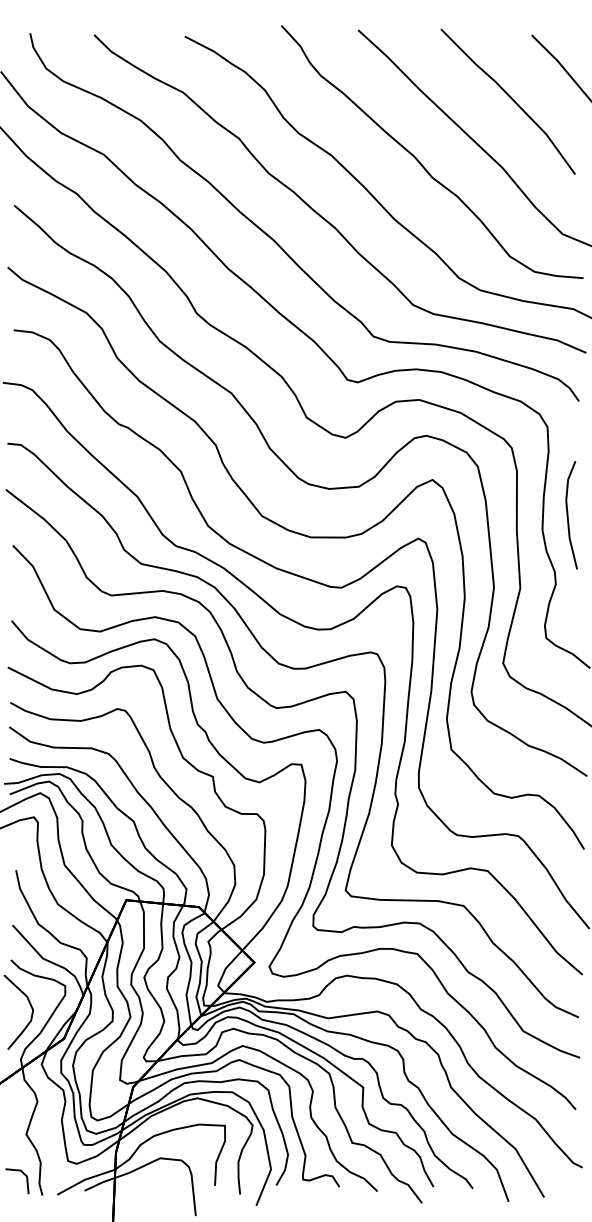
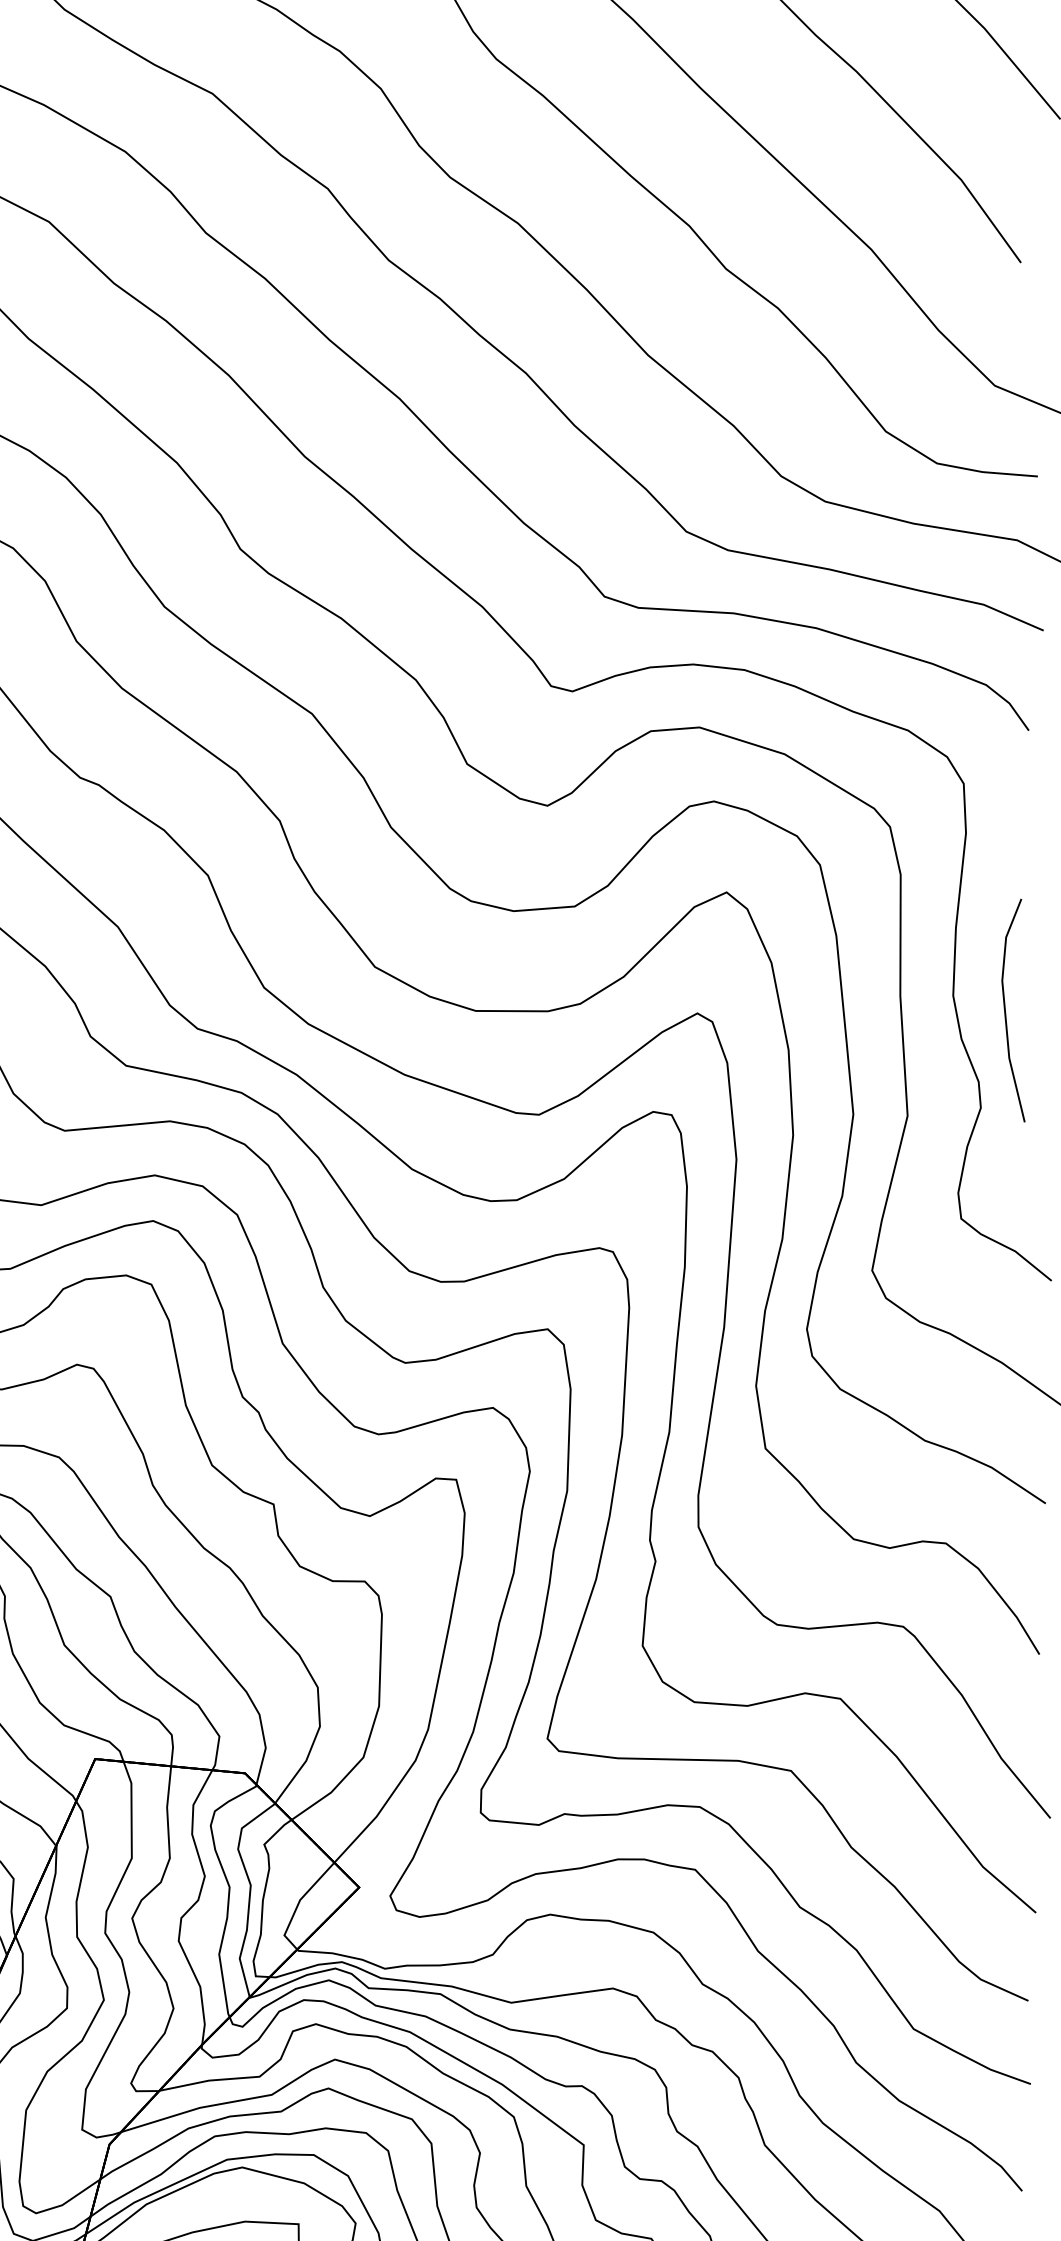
line: (568, 515) -> (1006, 1011), moved

